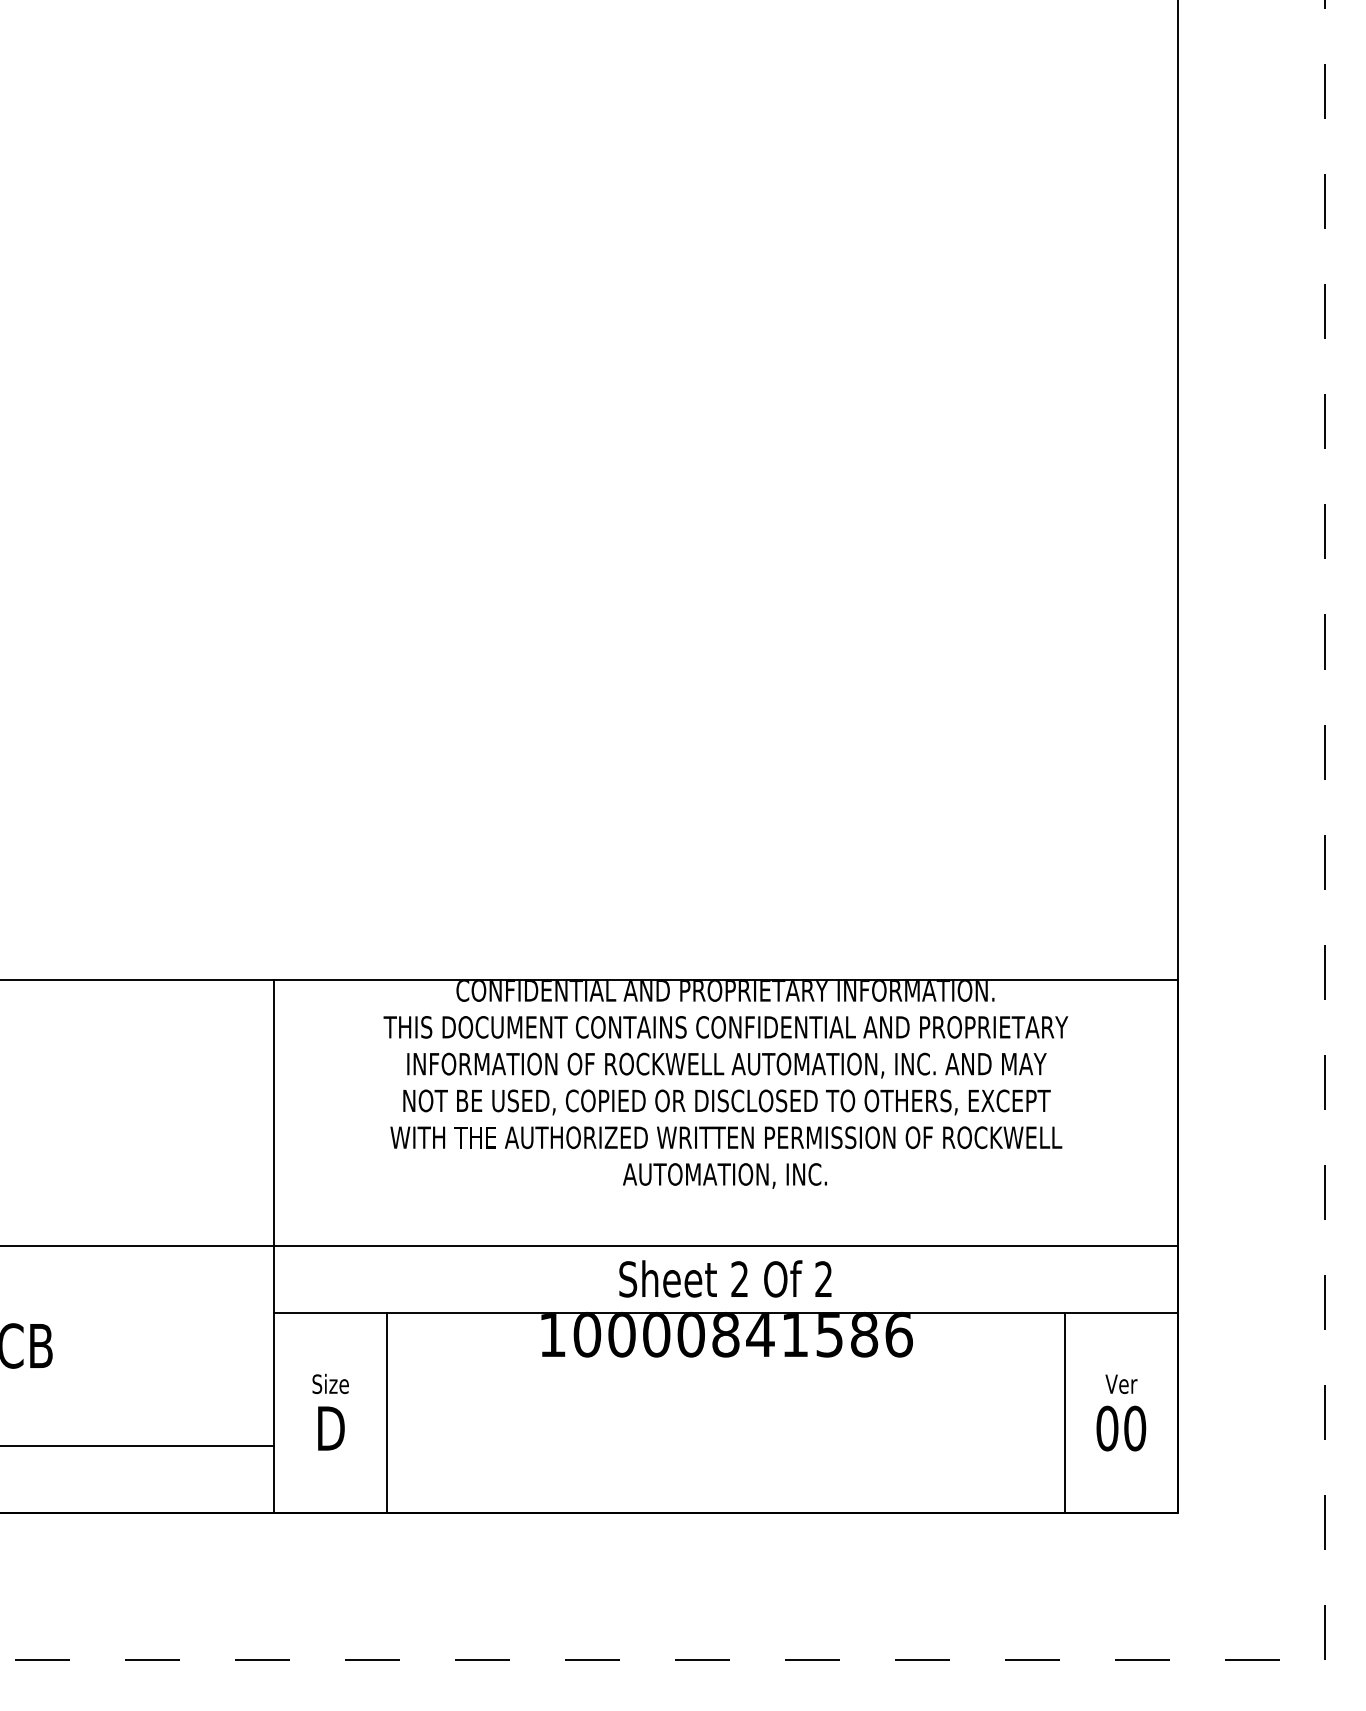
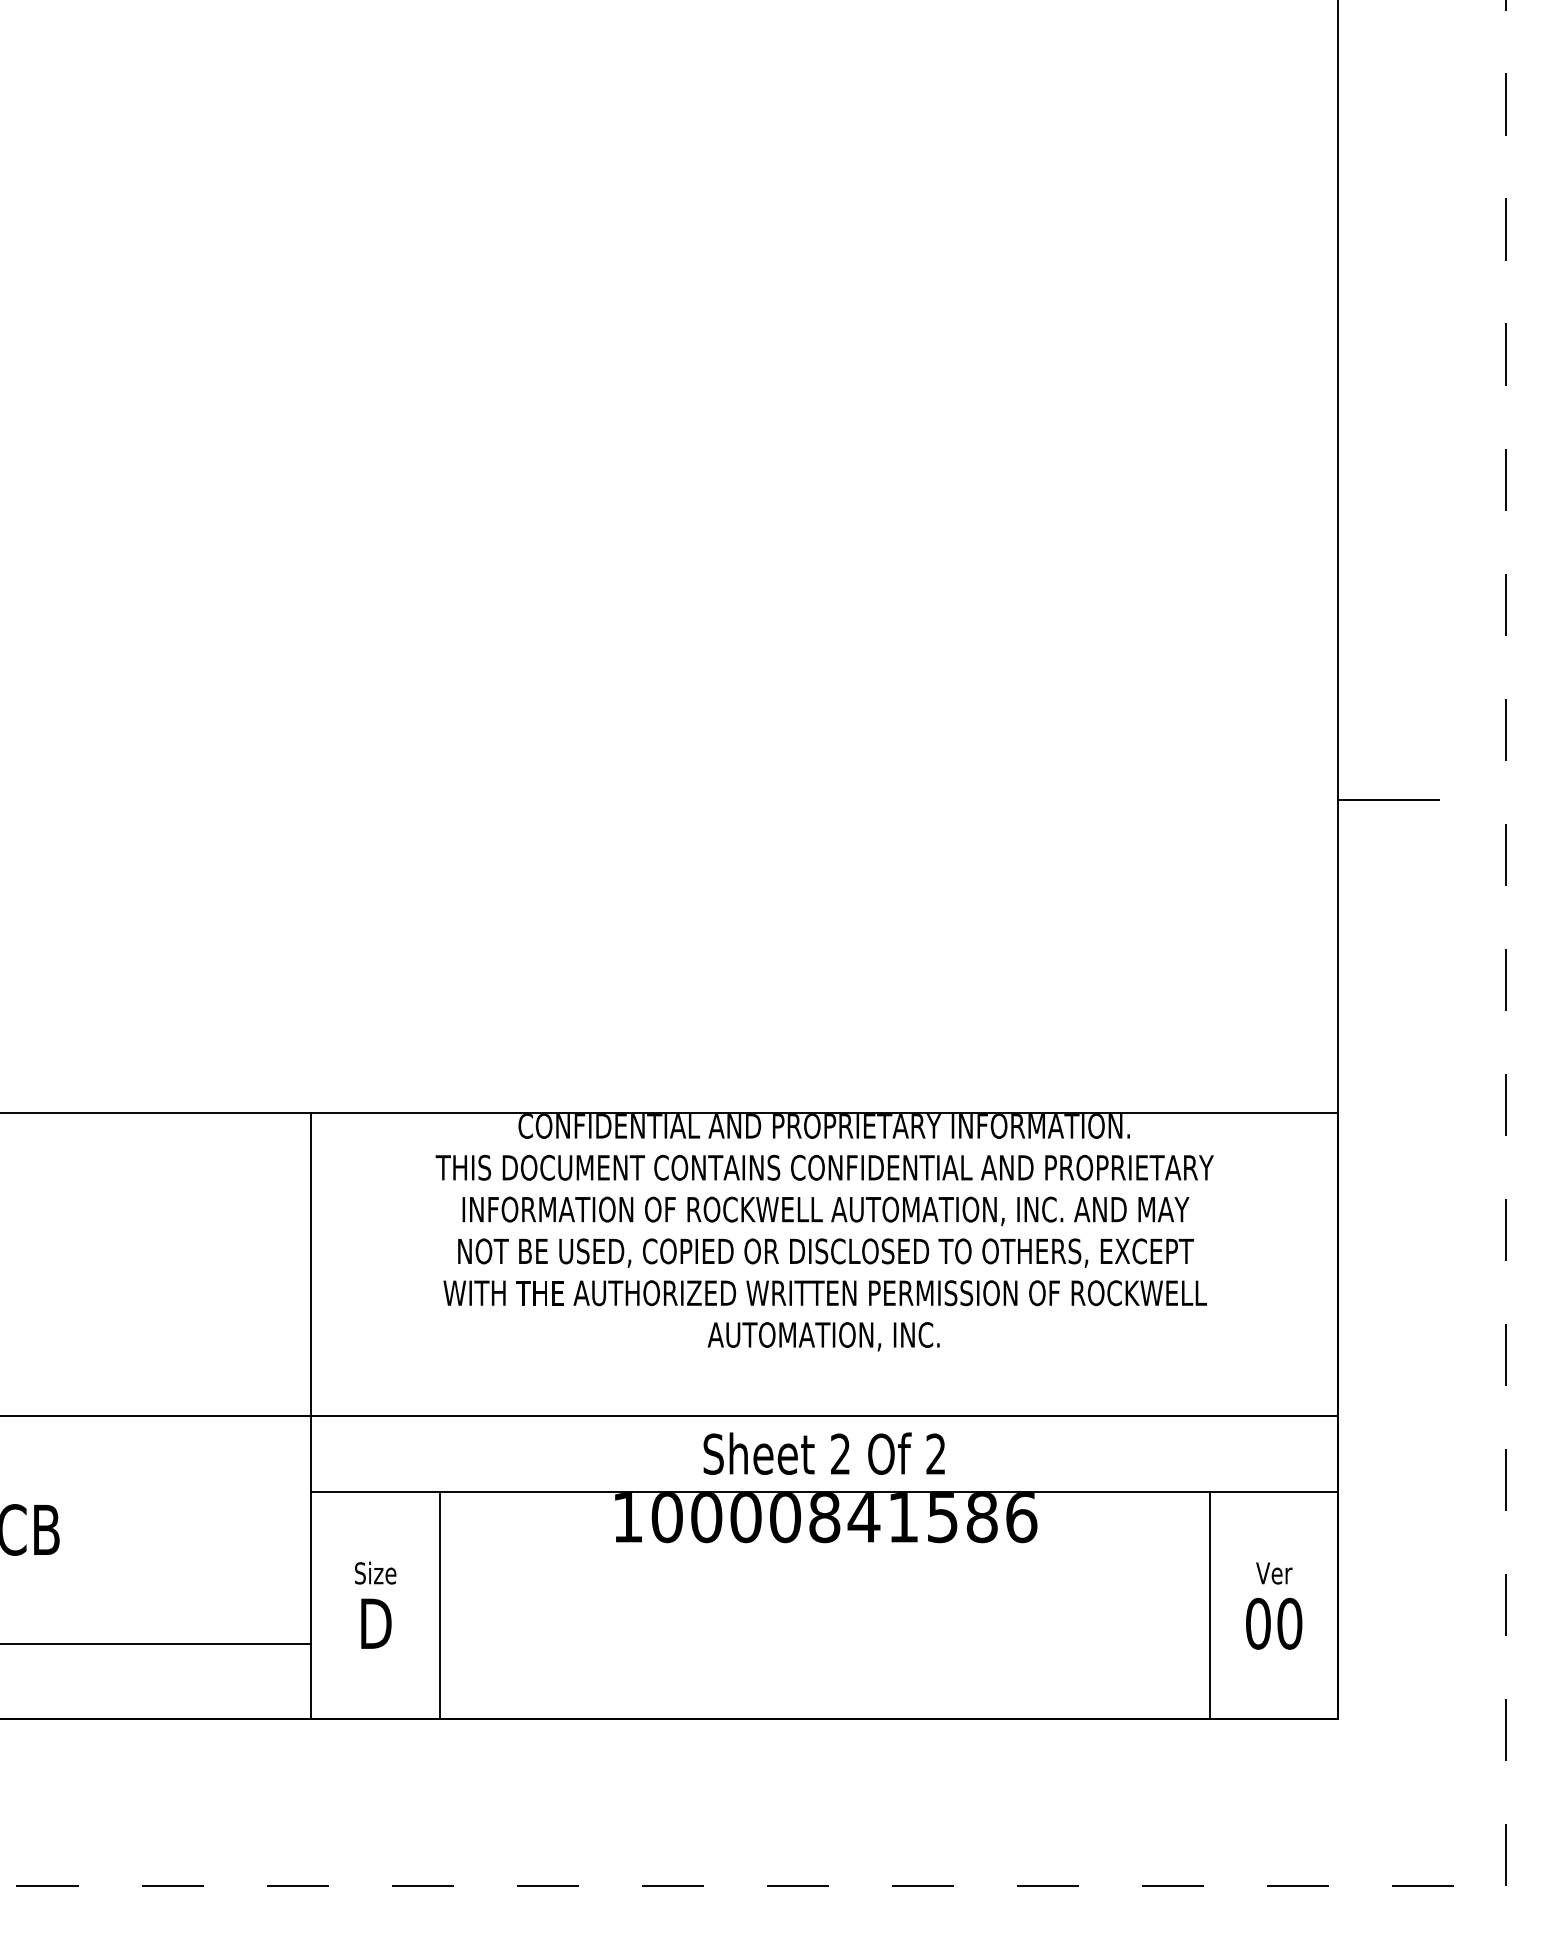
line: (1221, 703) -> (1388, 799), added

